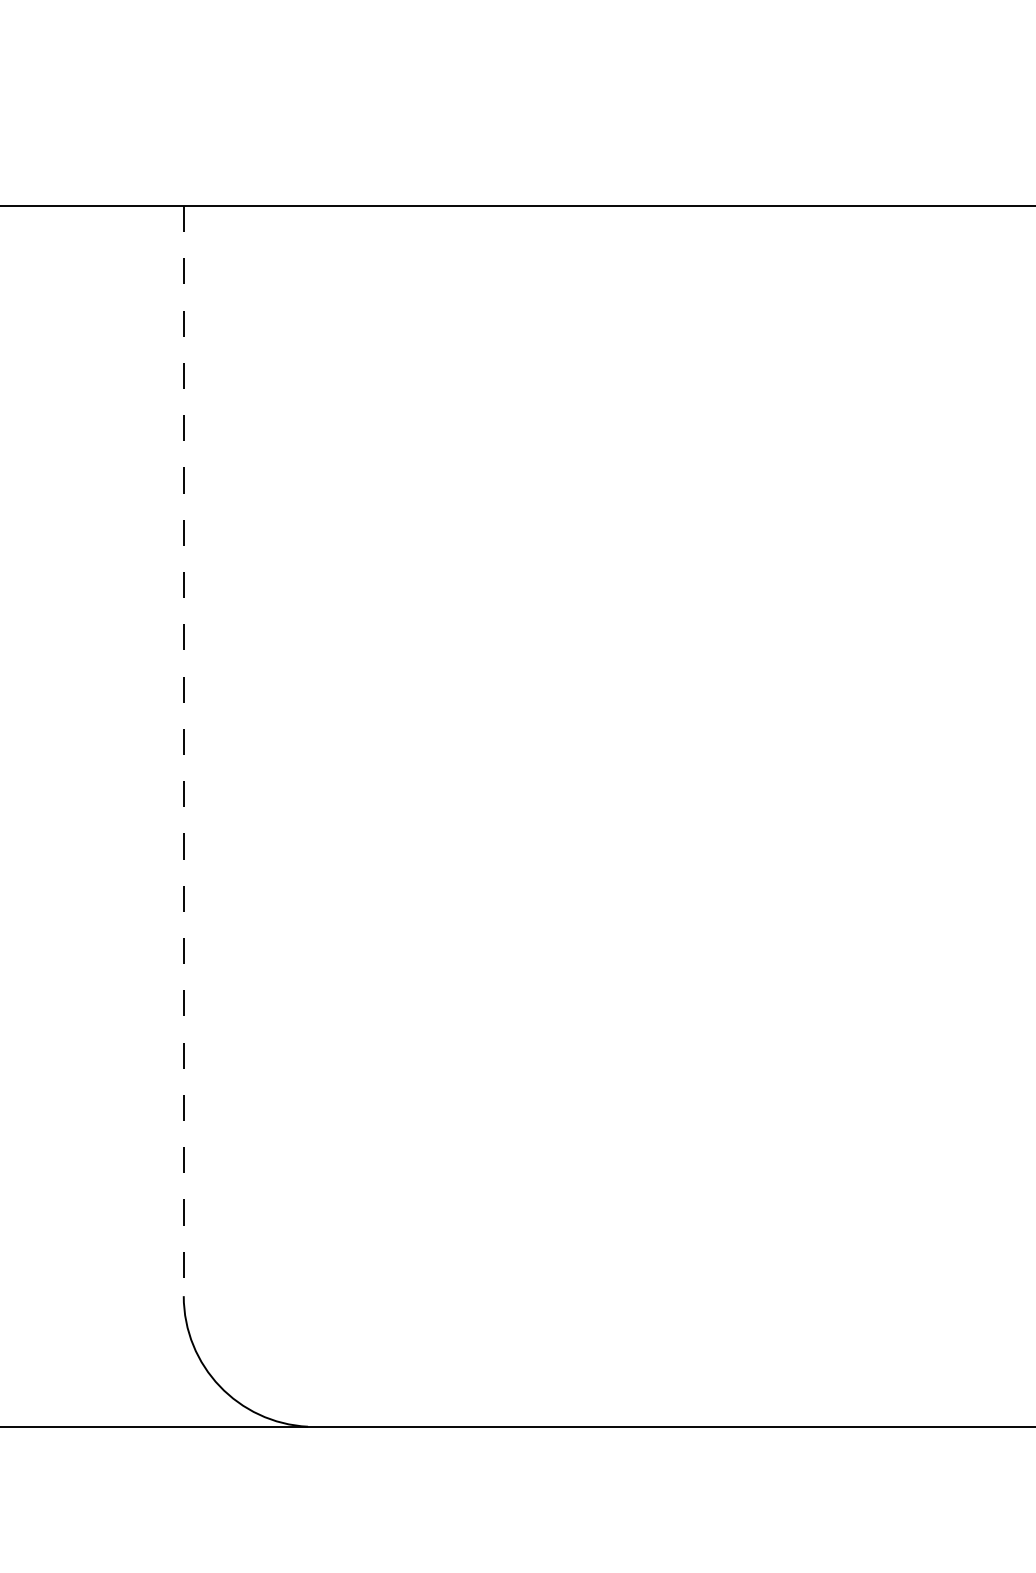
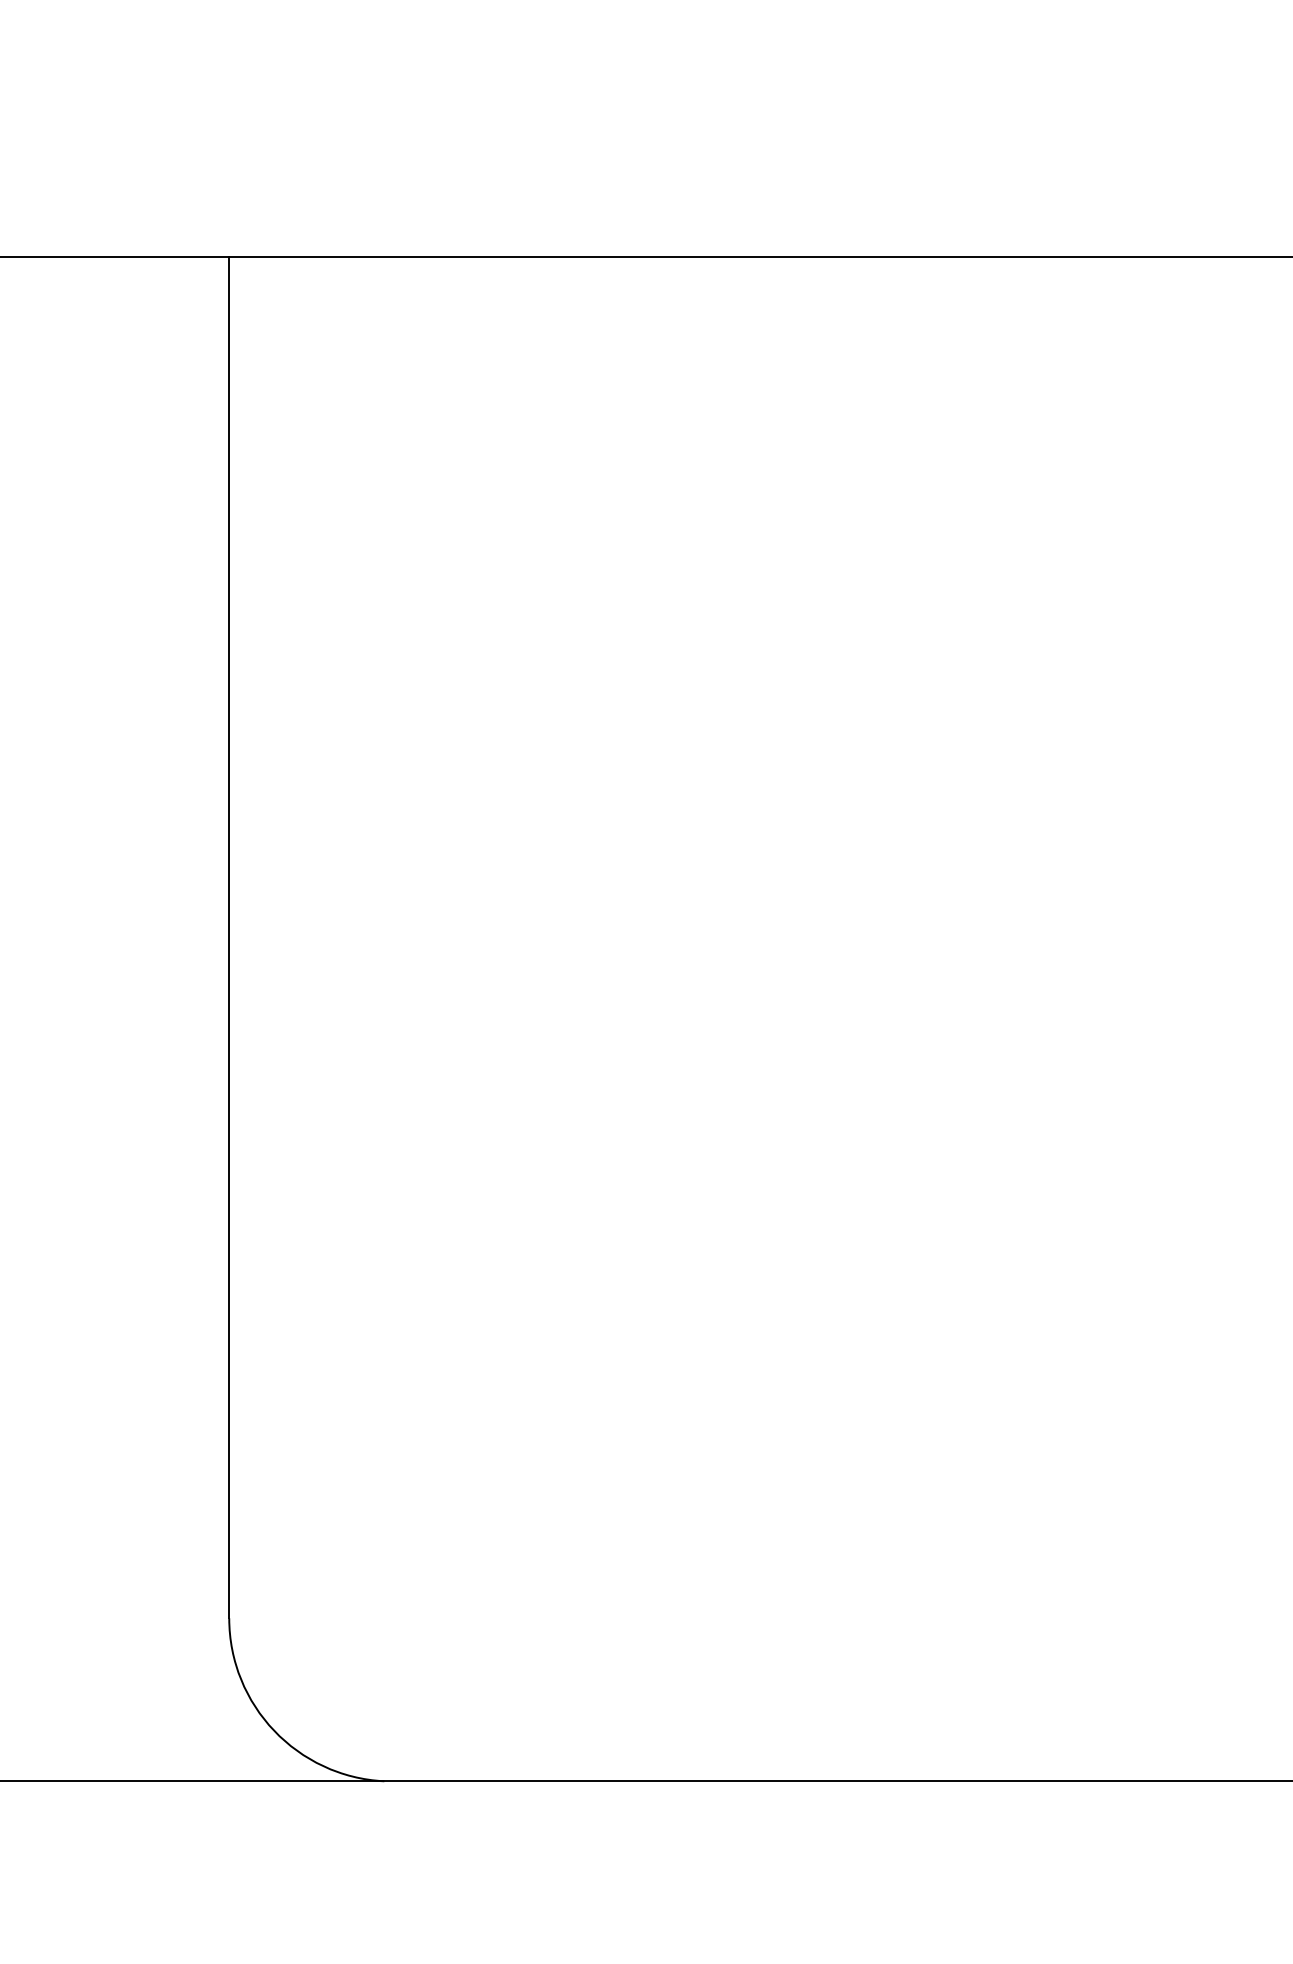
line: (183, 750) -> (229, 937), dashed -> solid

